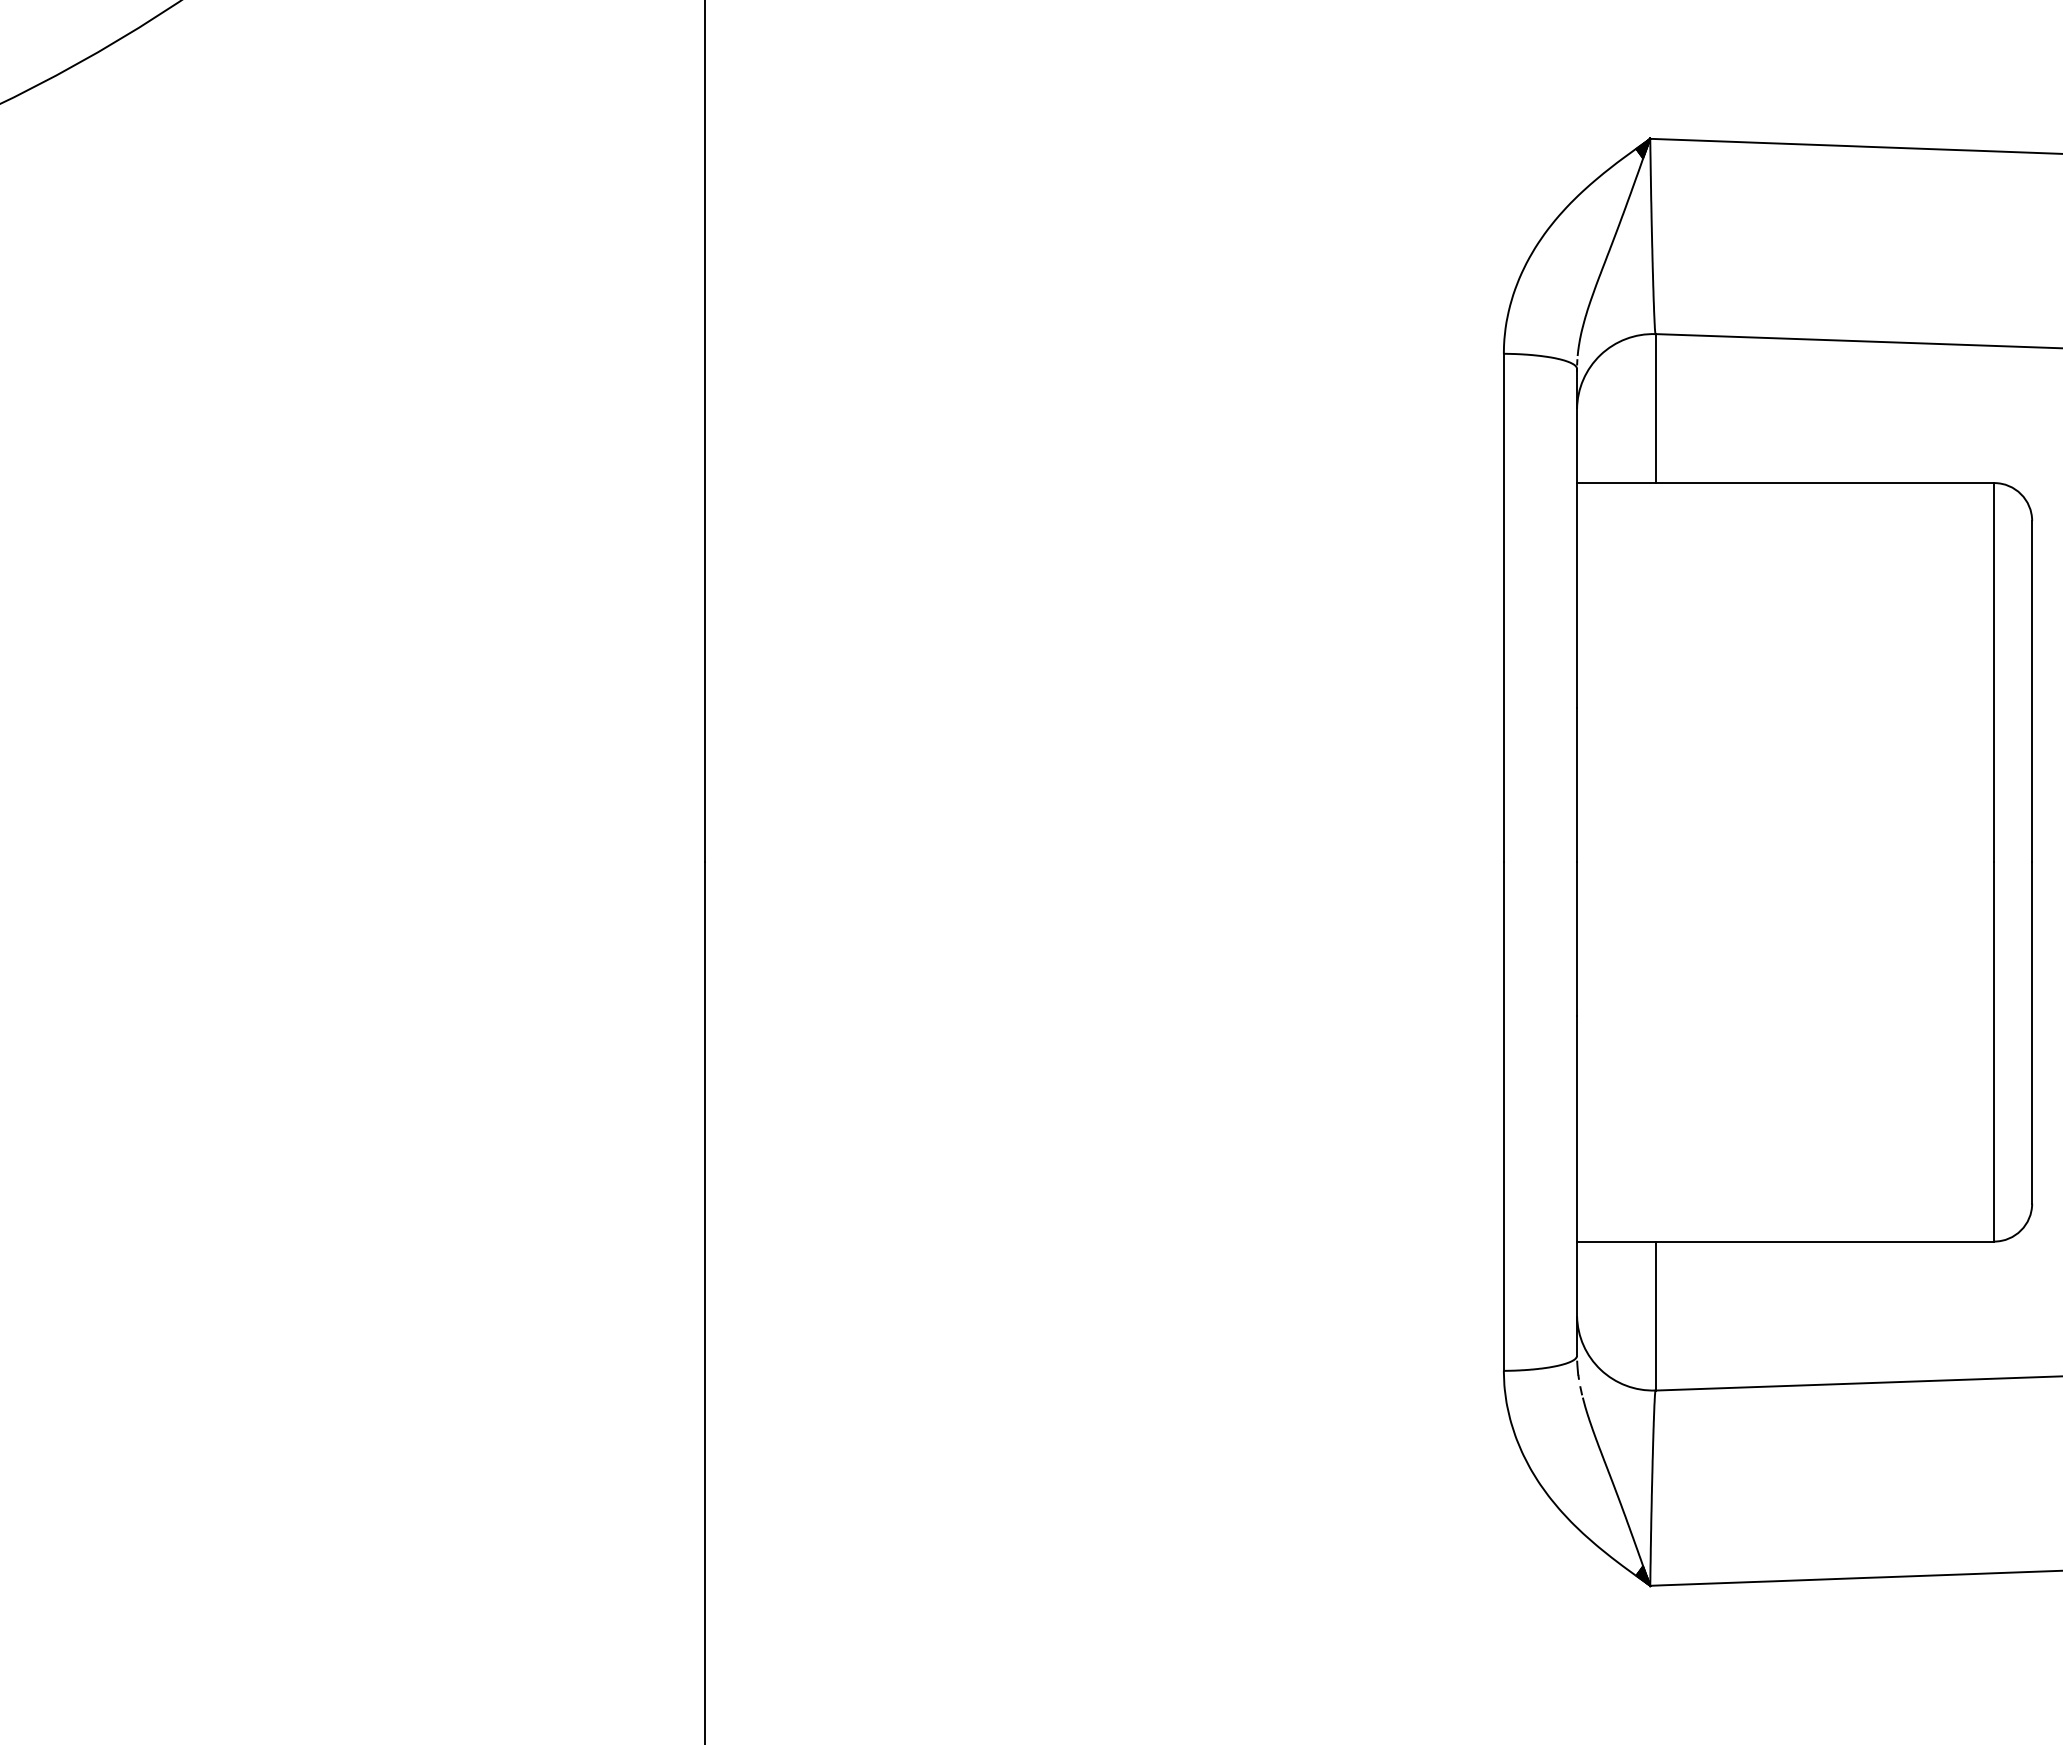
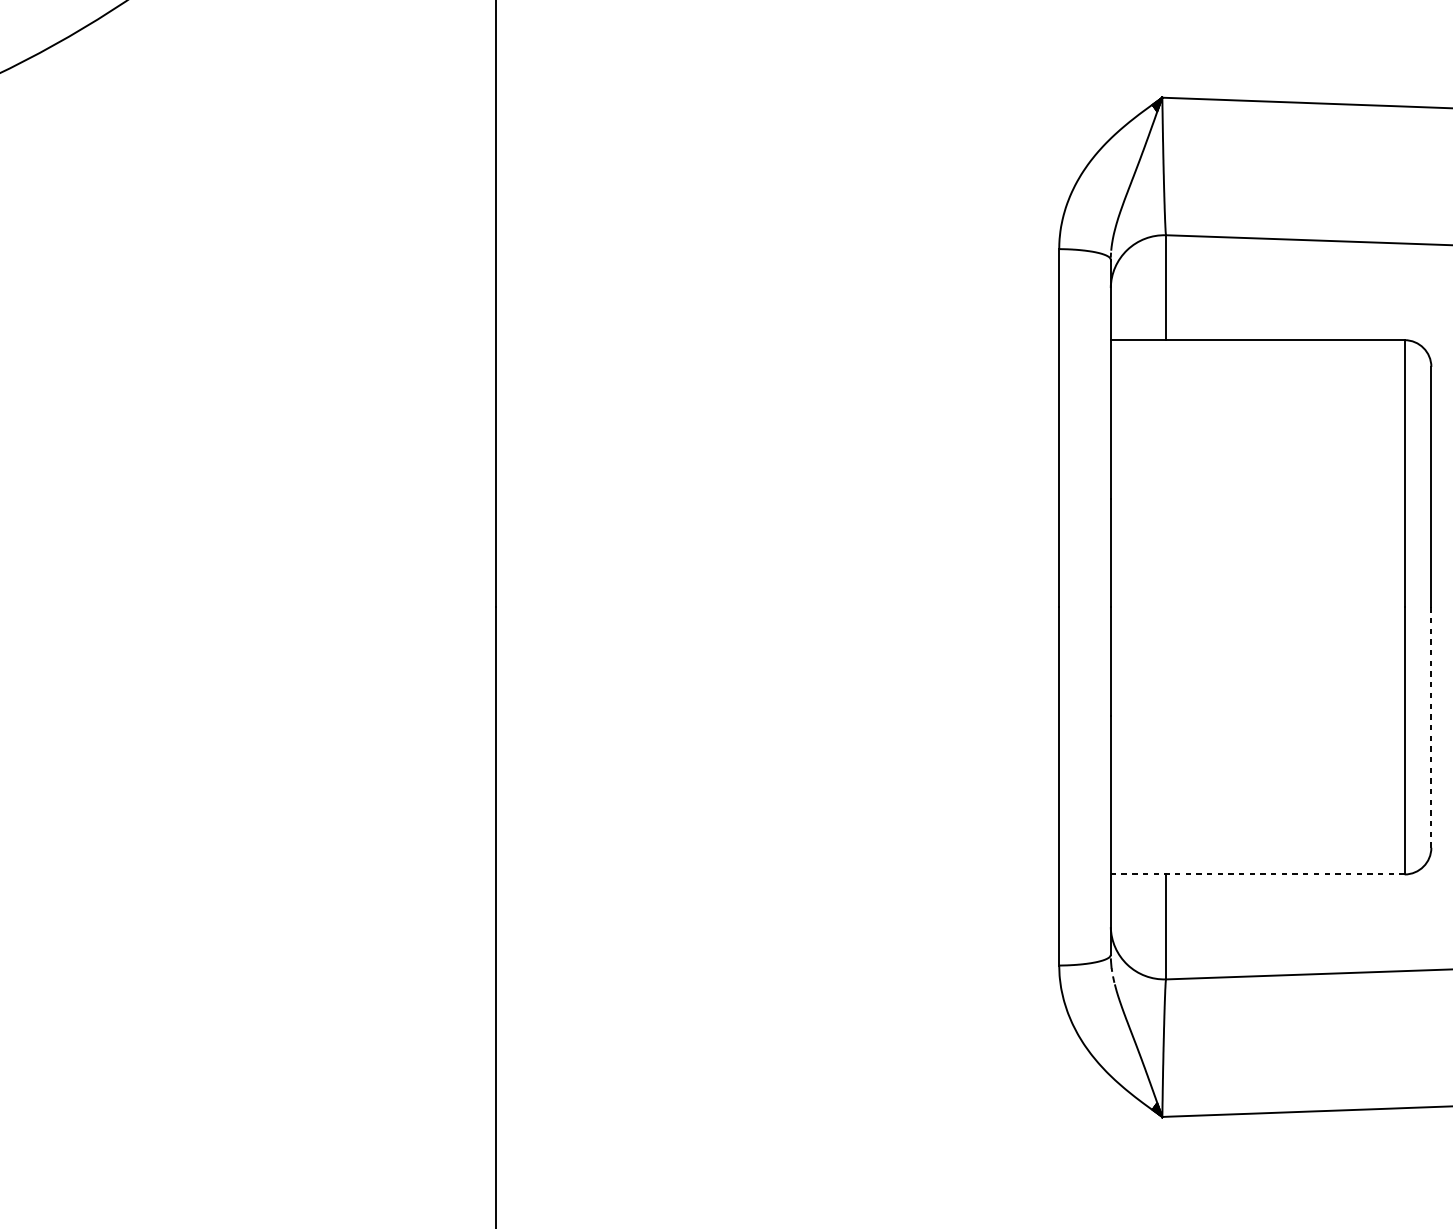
line: (2032, 1033) -> (1431, 727), solid -> dashed
line: (1785, 1241) -> (1257, 874), solid -> dashed

